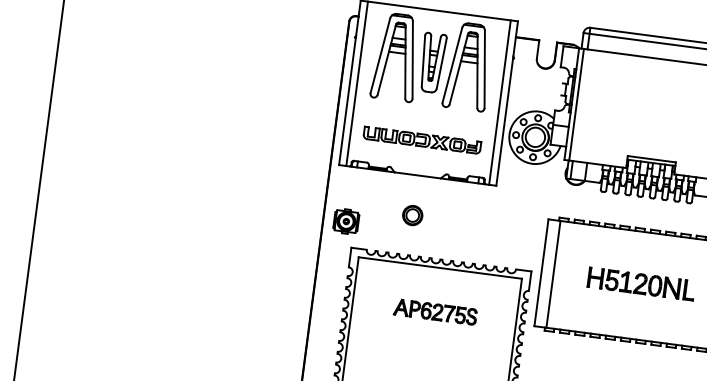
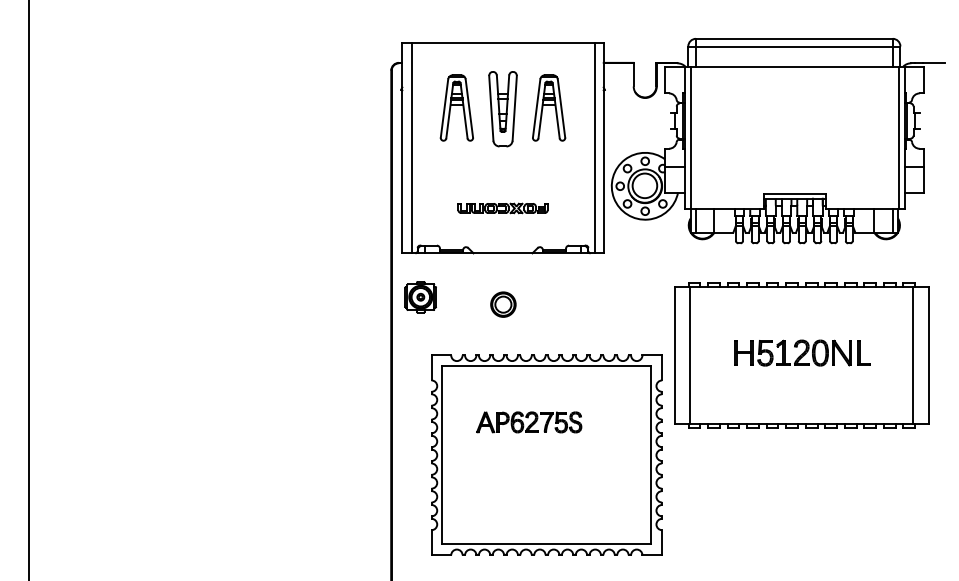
part: (396, 56) -> (456, 107), size x0.6
part: (468, 66) -> (548, 107), size x0.6
part: (421, 140) -> (502, 208), size x0.6
part: (346, 221) -> (420, 297), moved
part: (435, 312) -> (529, 422), moved

